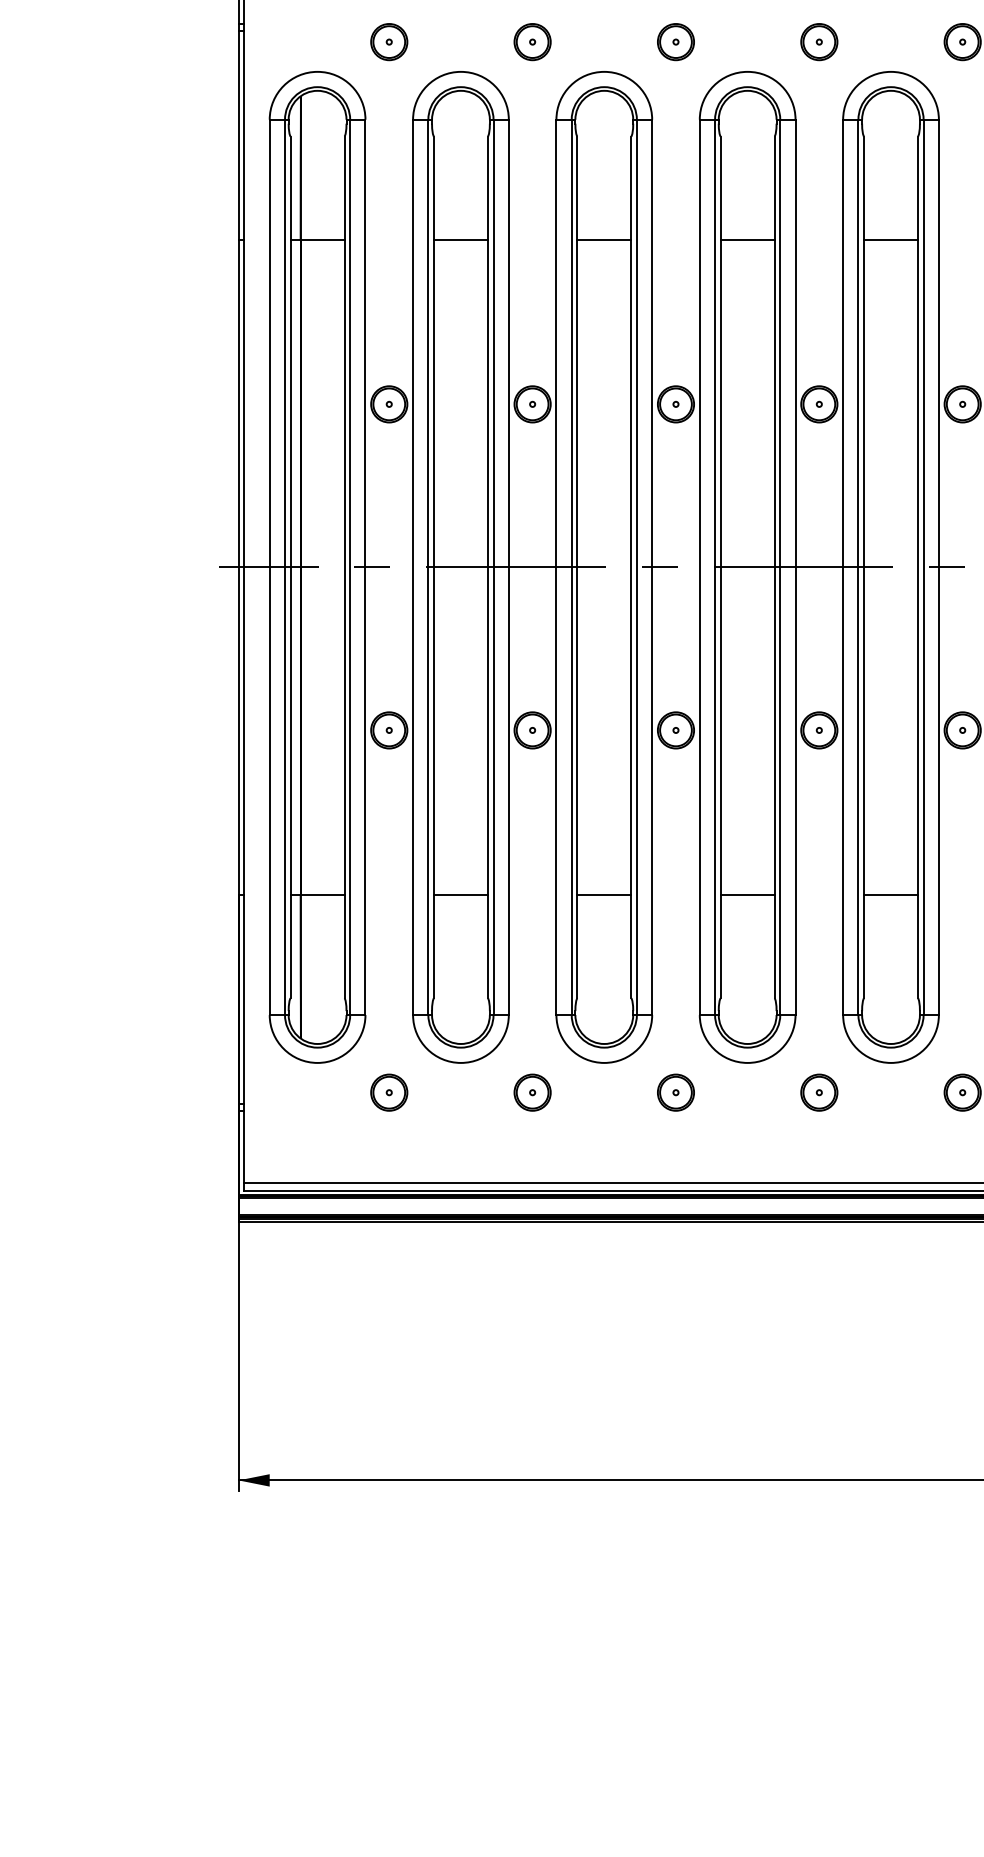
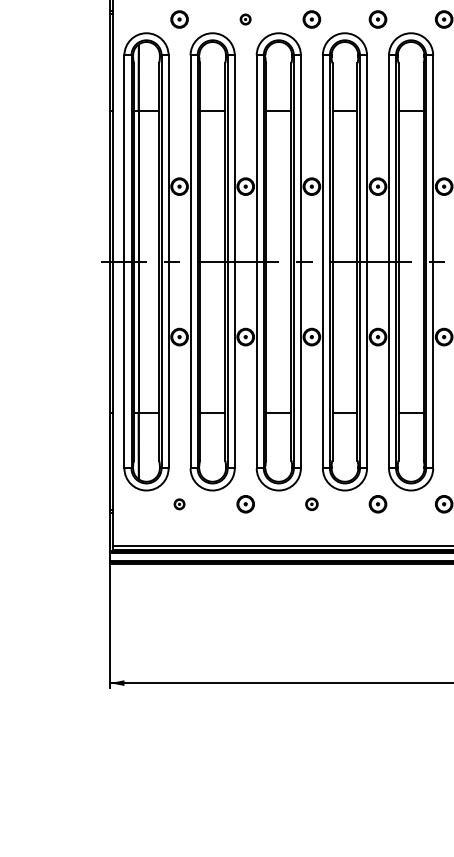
part: (532, 42) -> (245, 19), size x0.6
part: (389, 1093) -> (179, 504), size x0.6
part: (675, 1093) -> (311, 504), size x0.7

